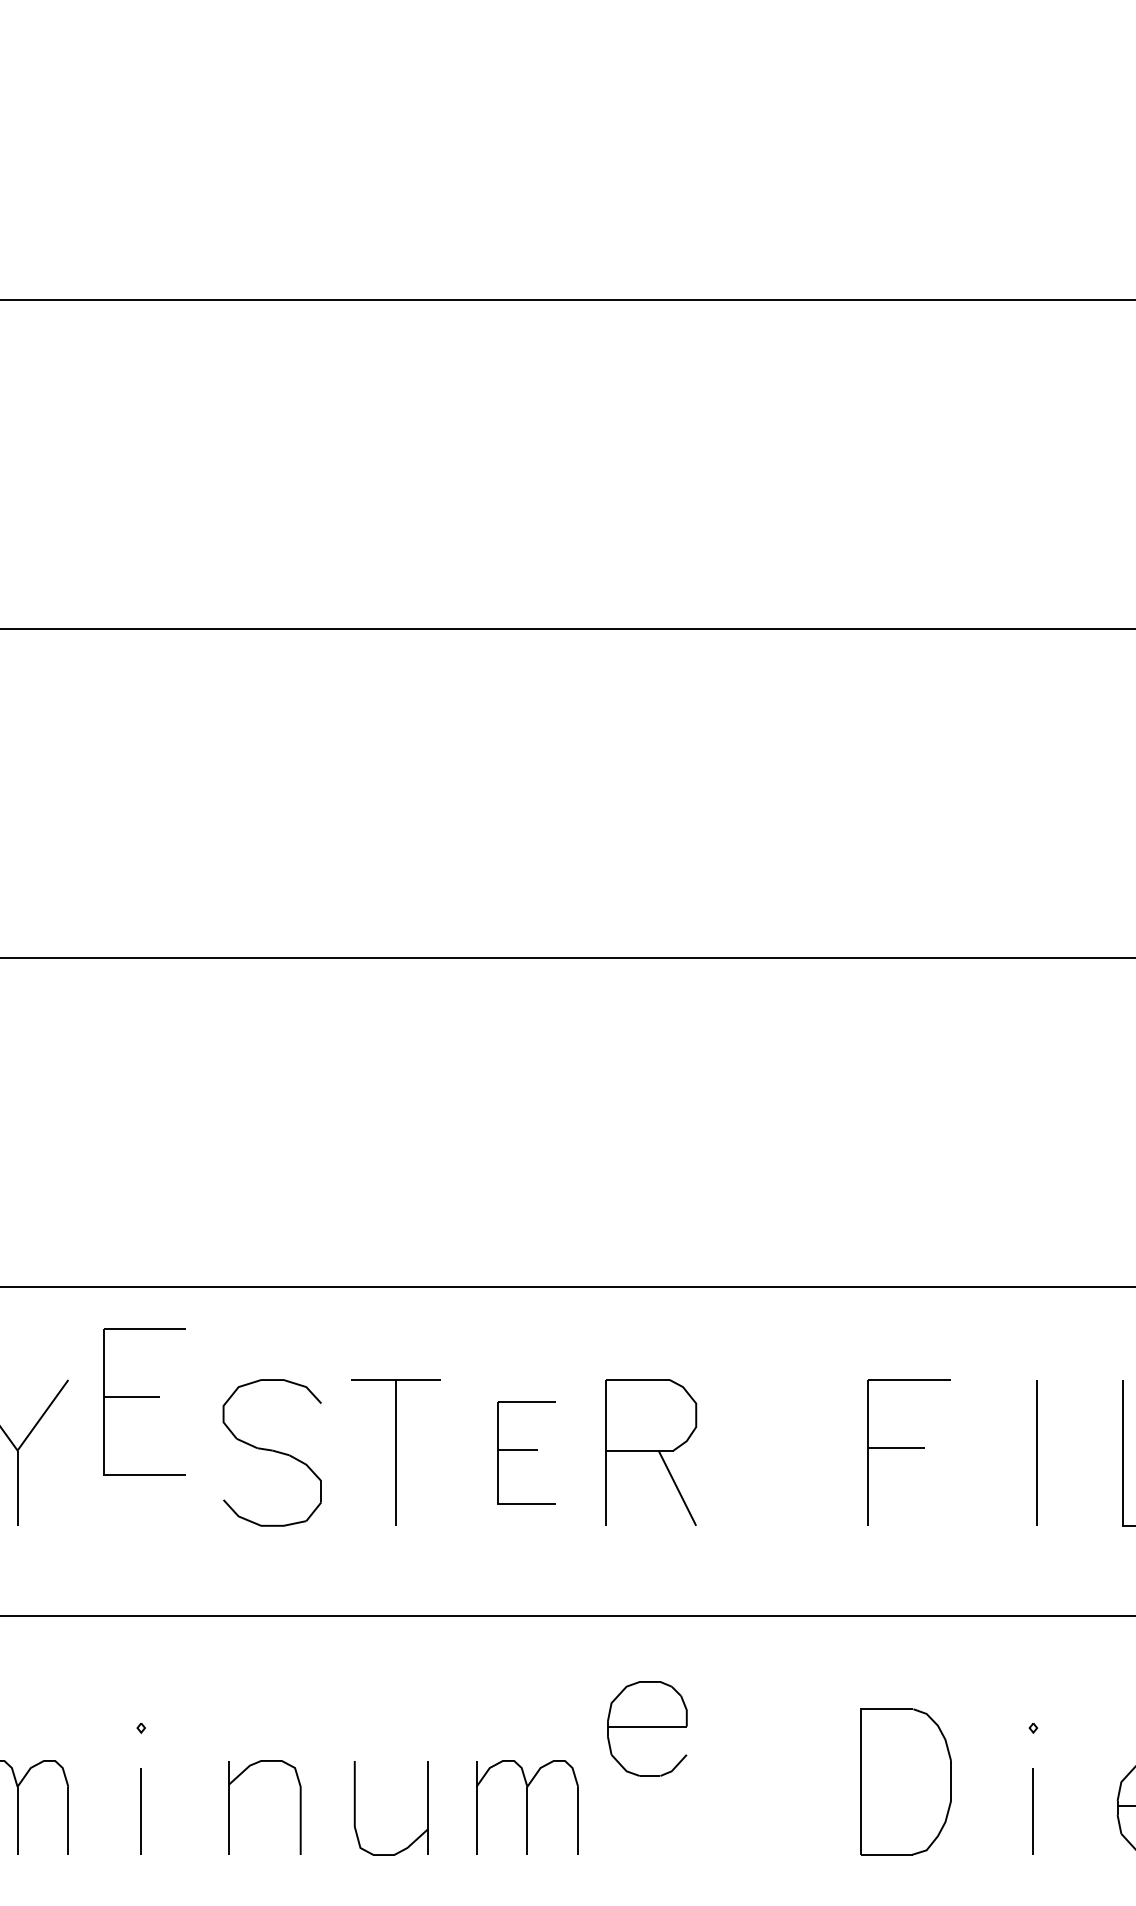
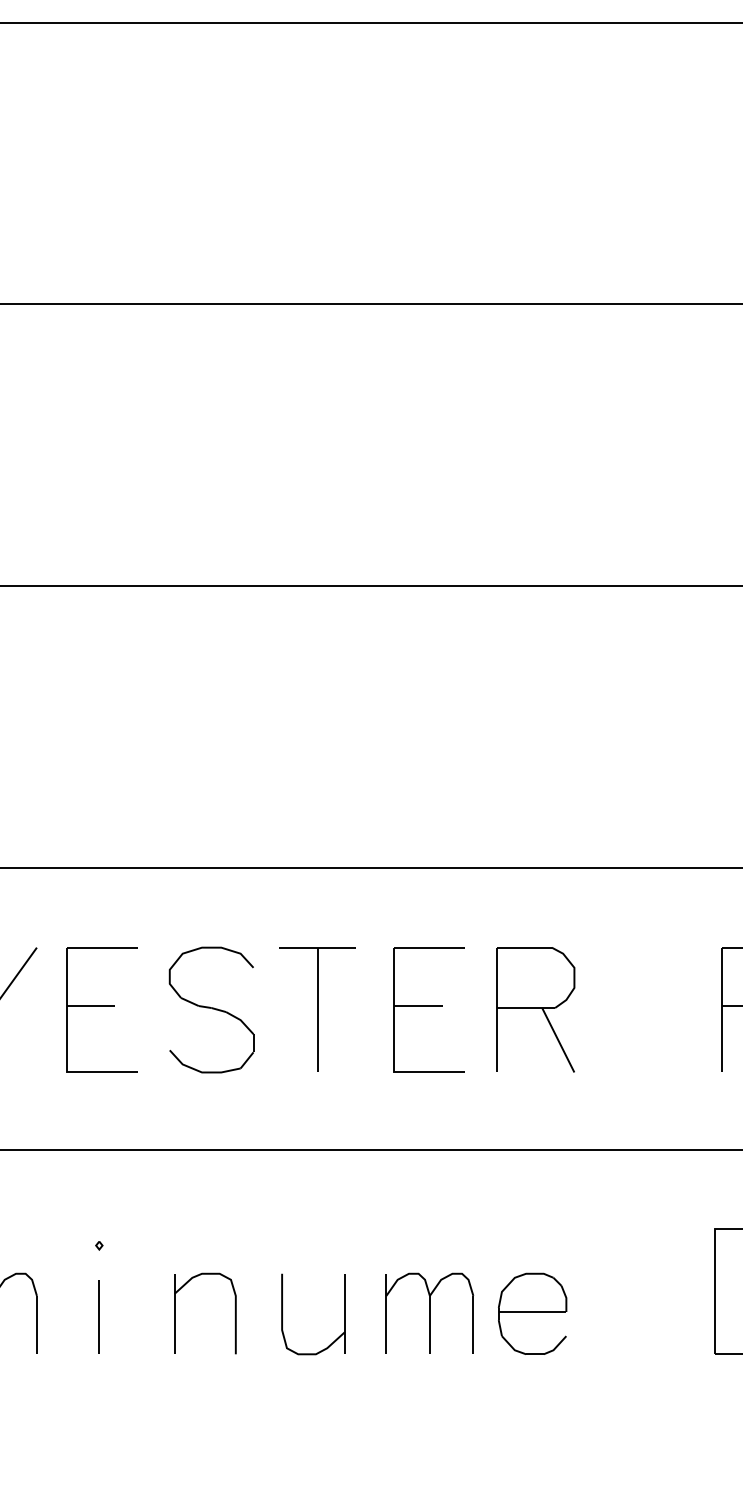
part: (144, 1401) -> (102, 1009), moved
part: (526, 1452) -> (429, 1009), size x1.43
part: (647, 1728) -> (532, 1313), moved

